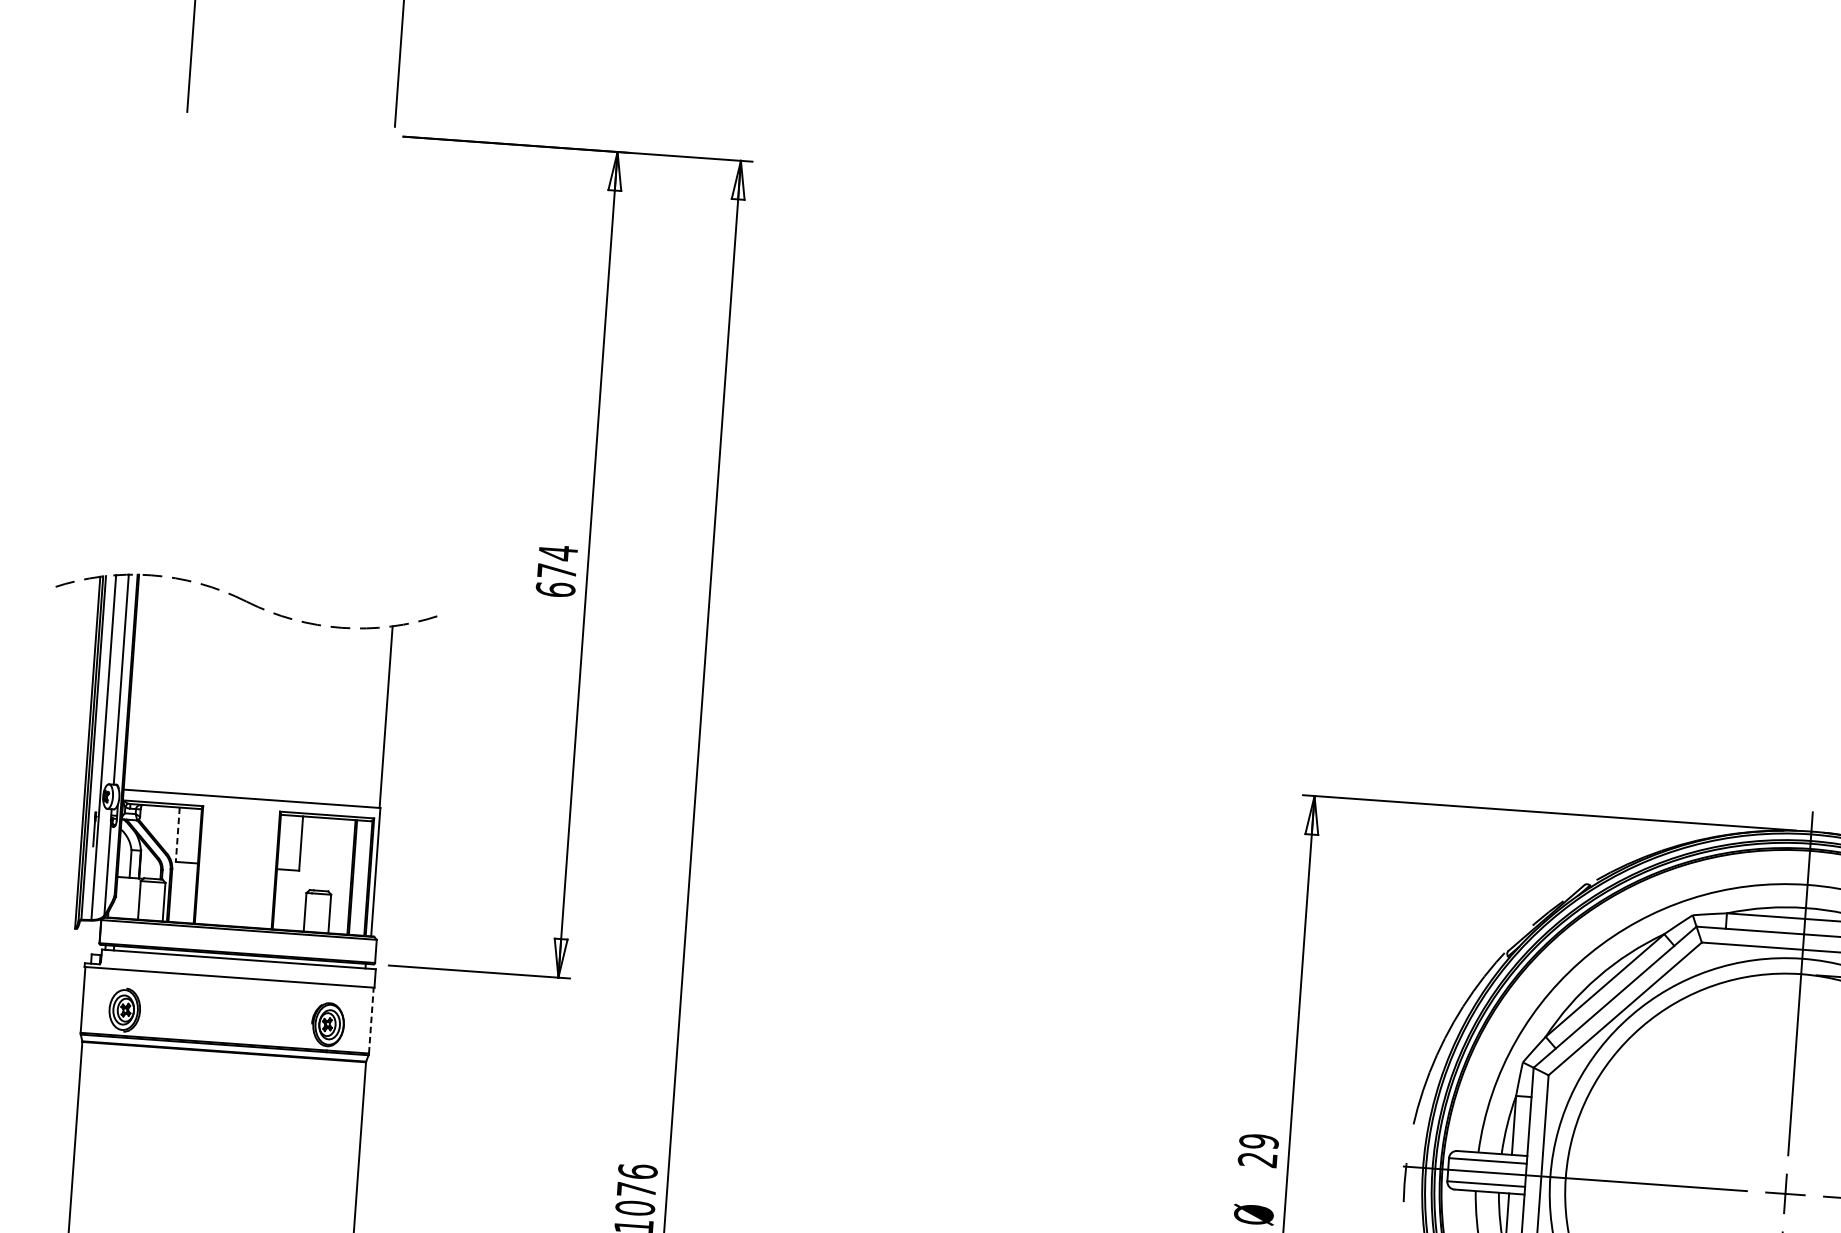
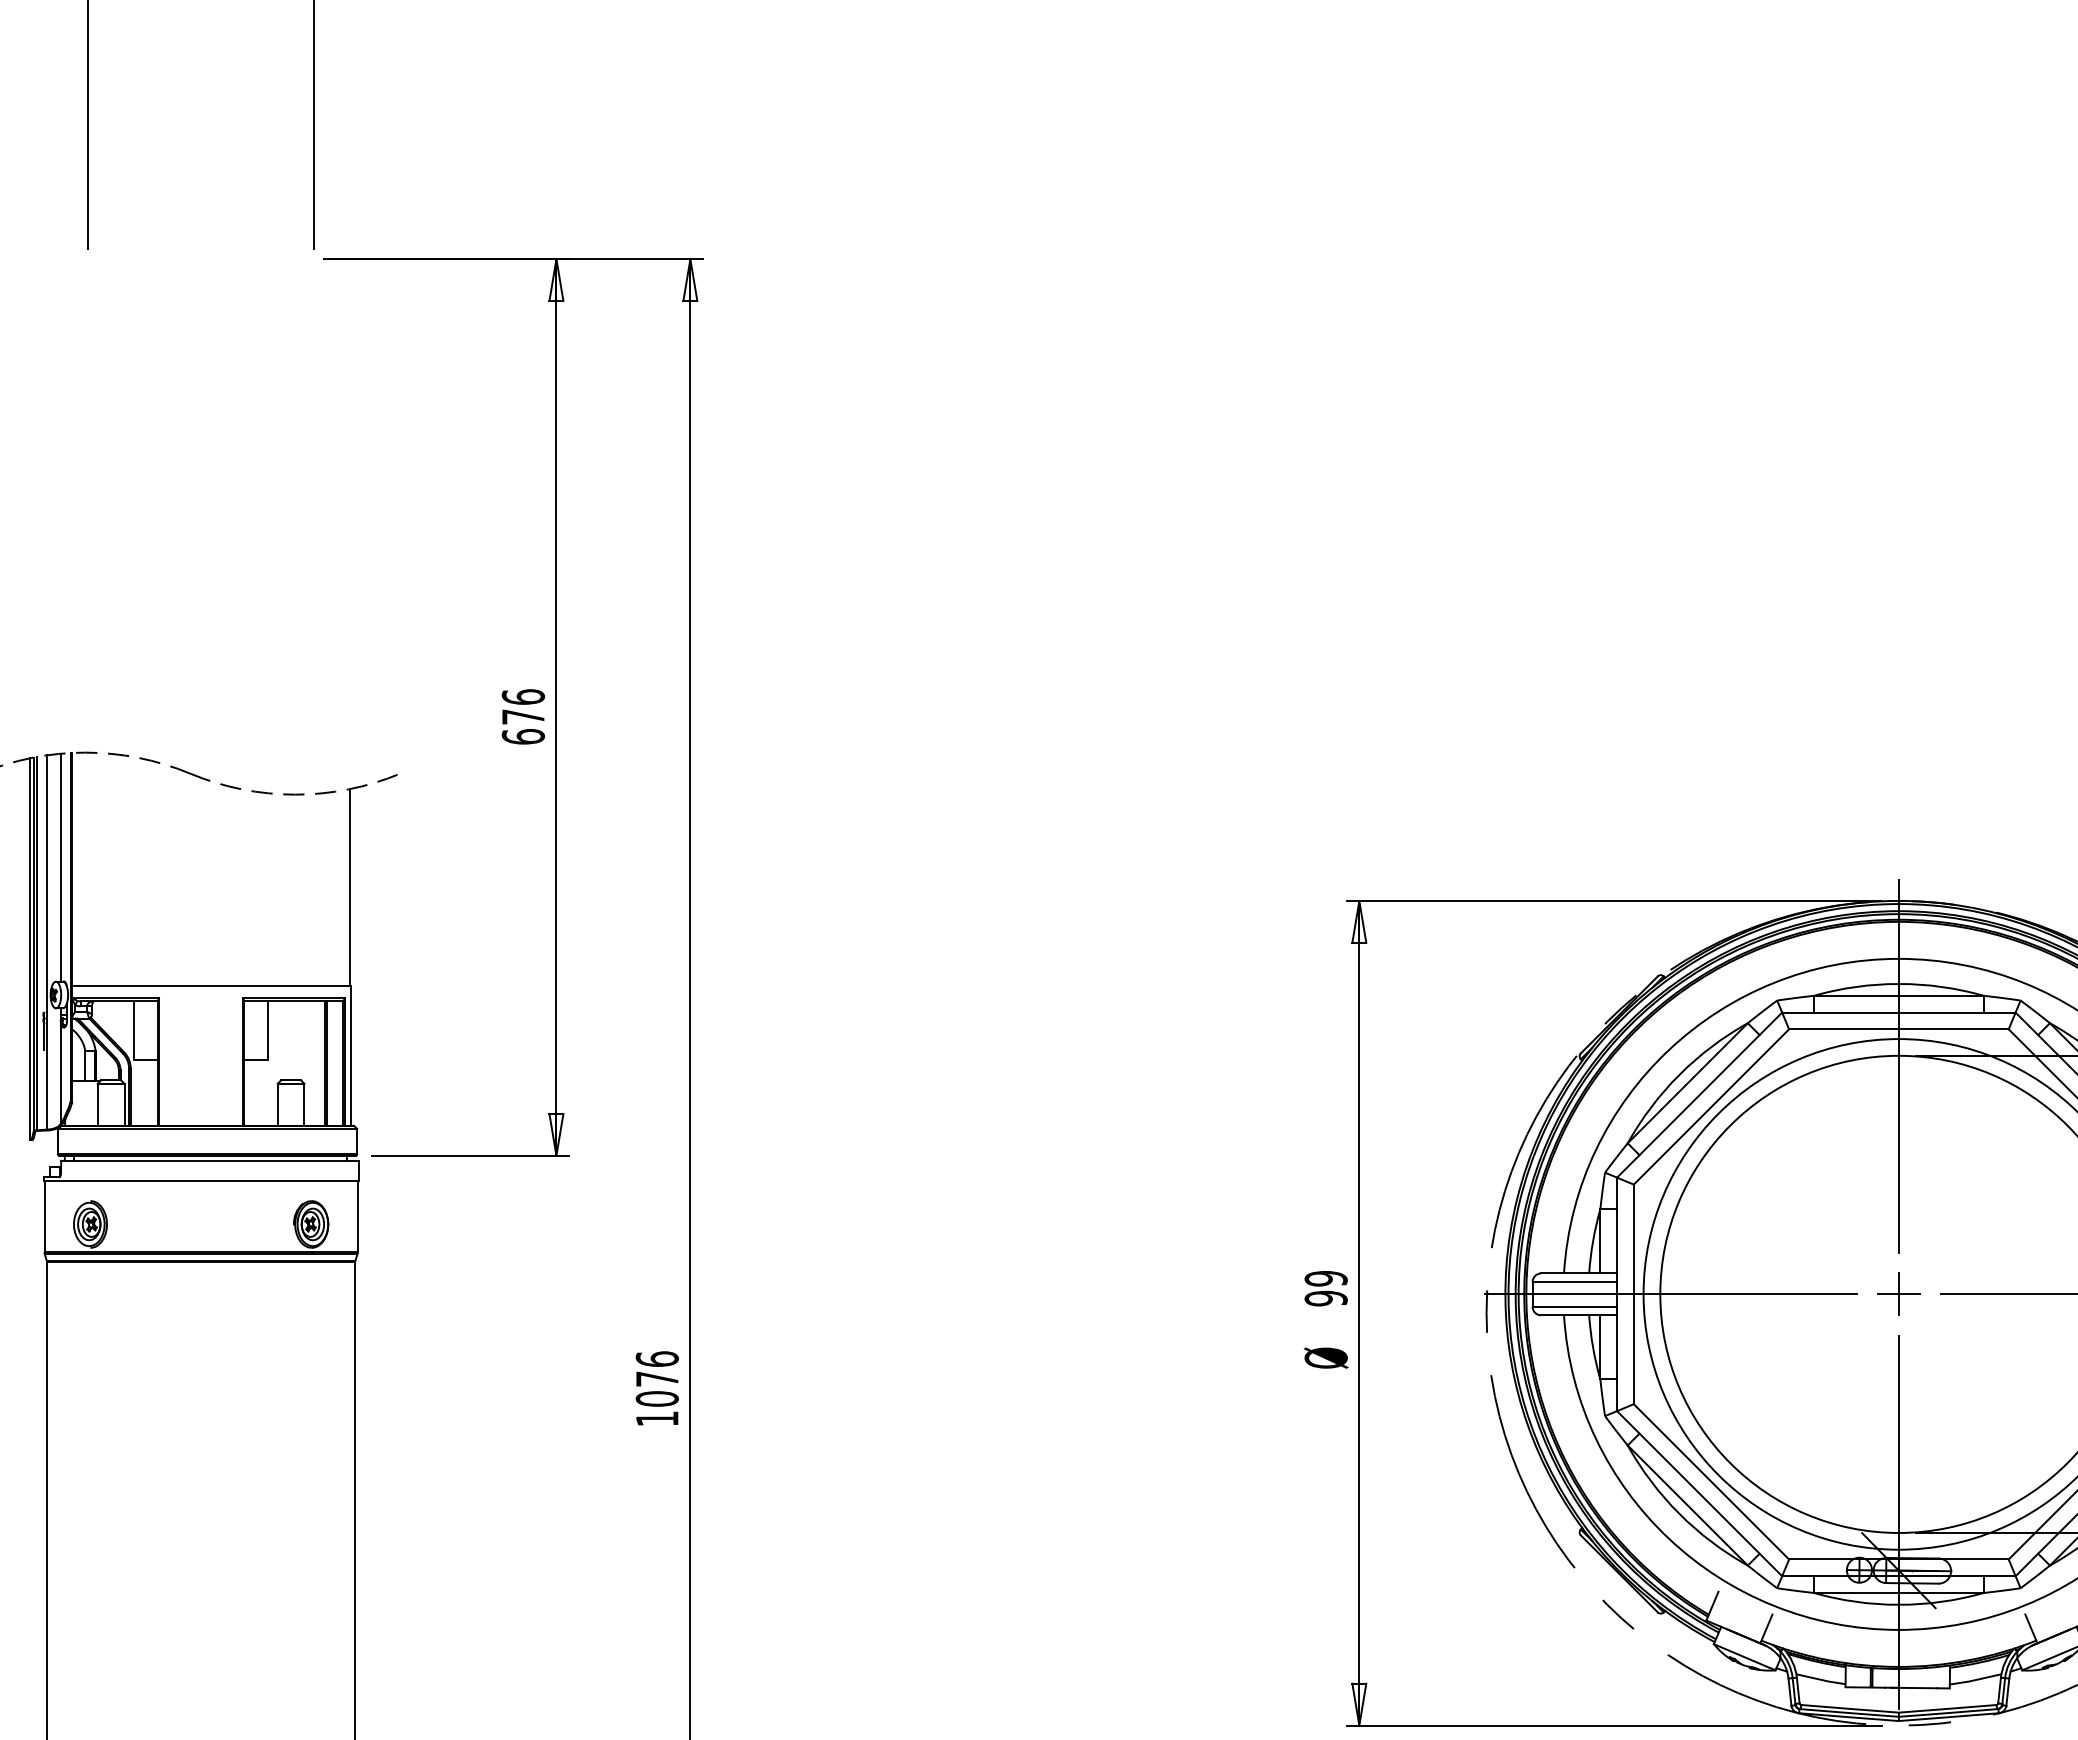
text: (558, 553) -> (523, 697), 674 -> 676
line: (178, 834) -> (134, 1030), dashed -> solid
line: (371, 1020) -> (357, 1216), dashed -> solid
text: (1257, 1159) -> (1325, 1298), 29 -> 99

